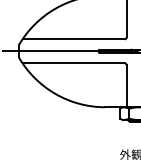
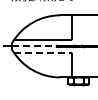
line: (59, 51) -> (34, 46), solid -> dashed
line: (75, 64) -> (43, 53), solid -> dashed

